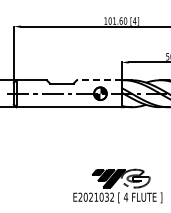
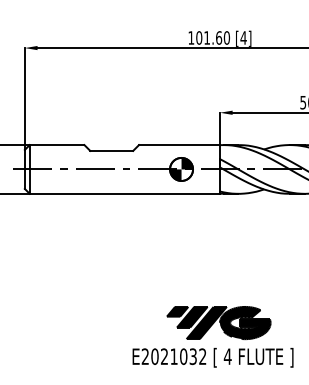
line: (98, 80) -> (178, 145), dashed -> solid
fill: (135, 178) -> (244, 322), added

